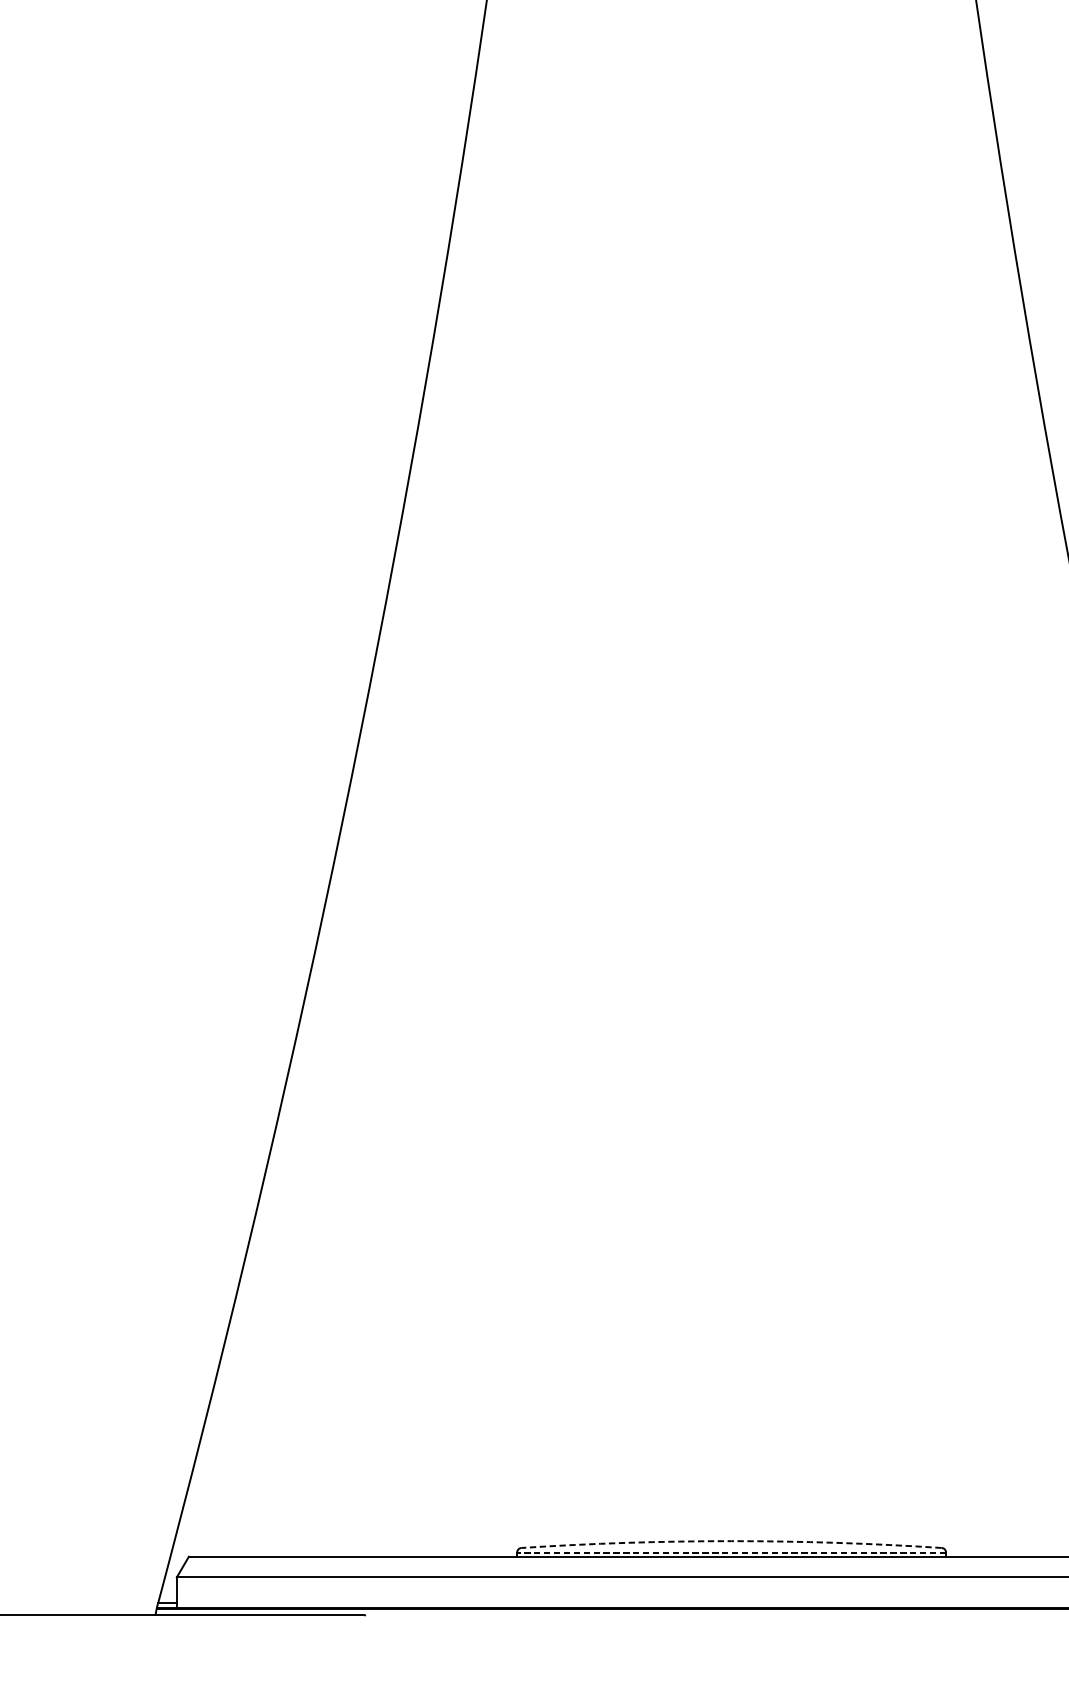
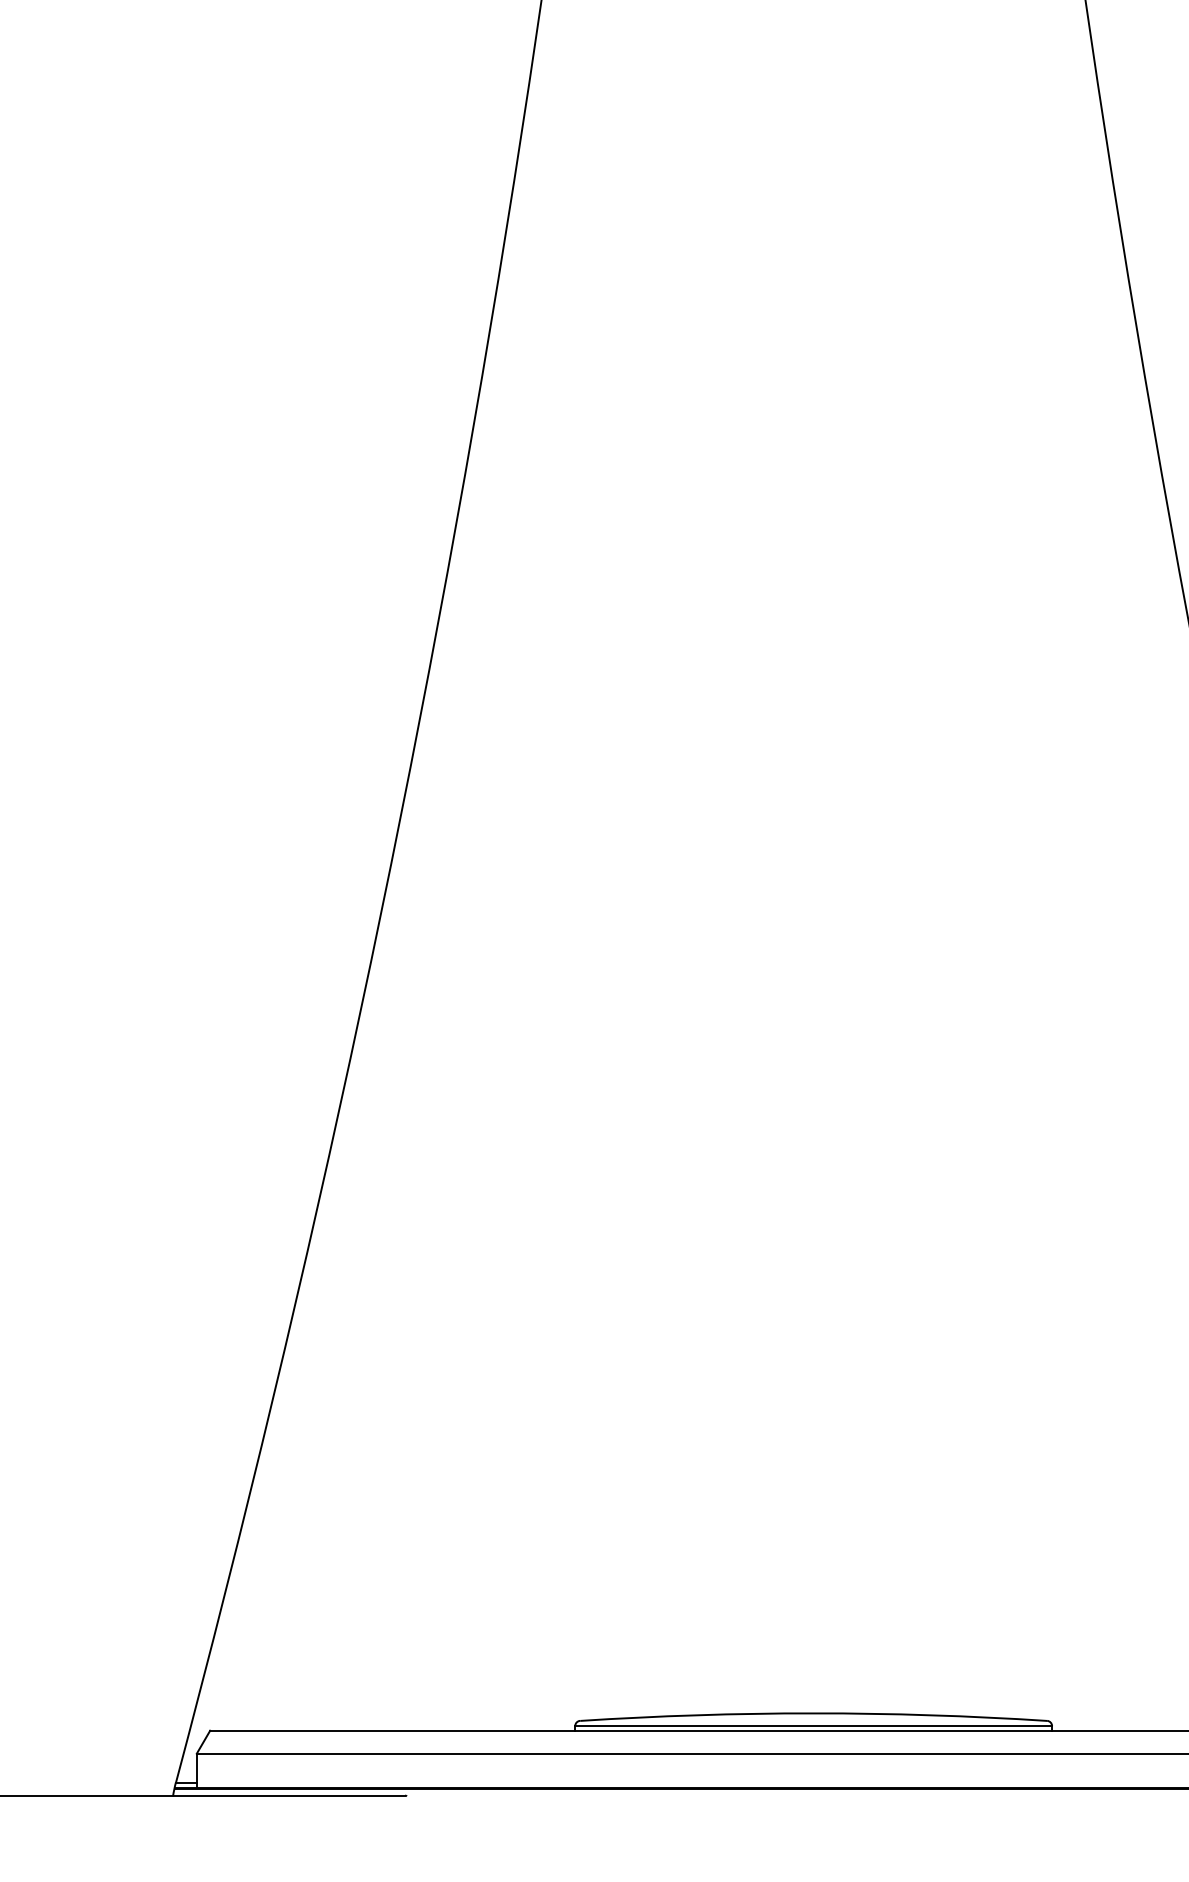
arc: (731, 1541) -> (813, 1713), dashed -> solid
line: (731, 1552) -> (813, 1726), dashed -> solid

